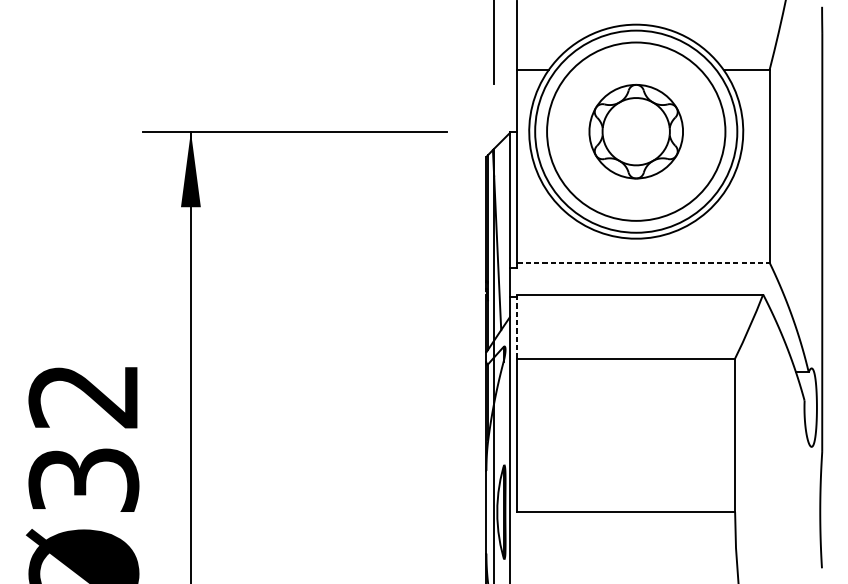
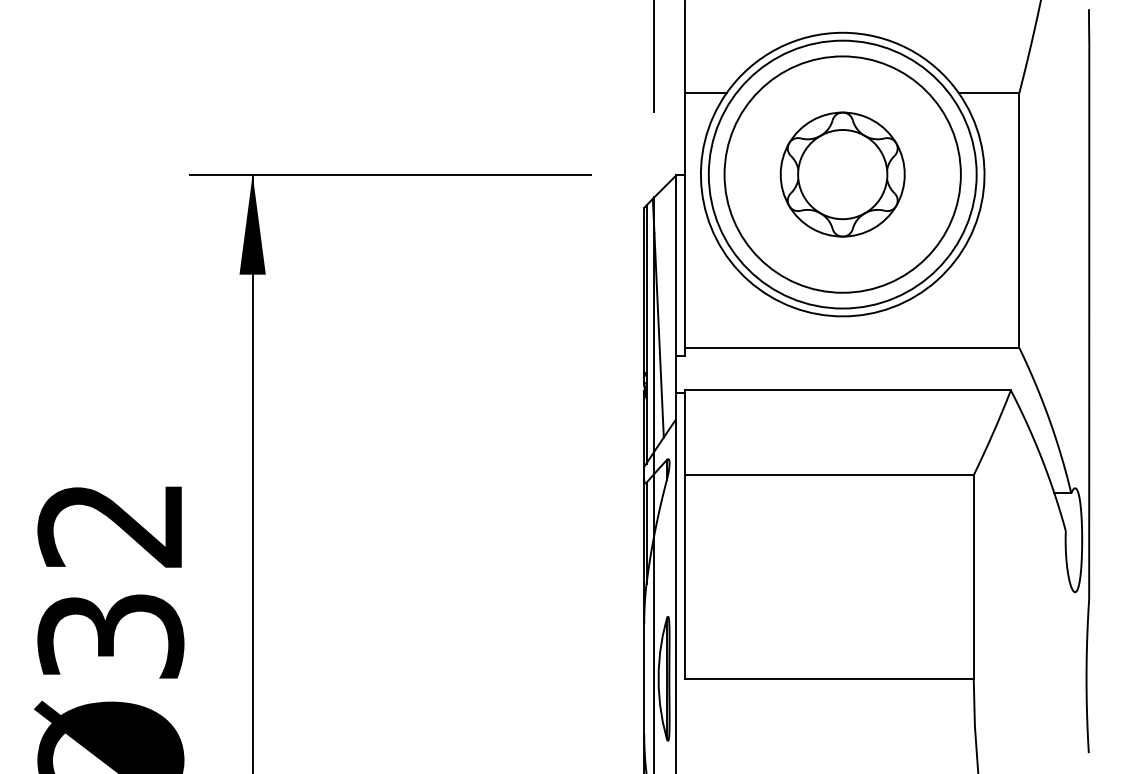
line: (643, 262) -> (852, 347), dashed -> solid
line: (517, 326) -> (685, 432), dashed -> solid

